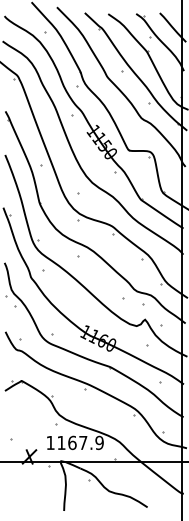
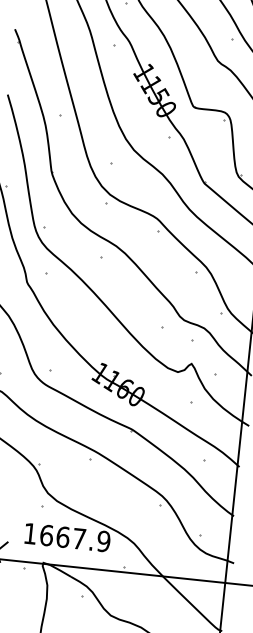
text: (61, 442) -> (46, 534), 1167.9 -> 1667.9

